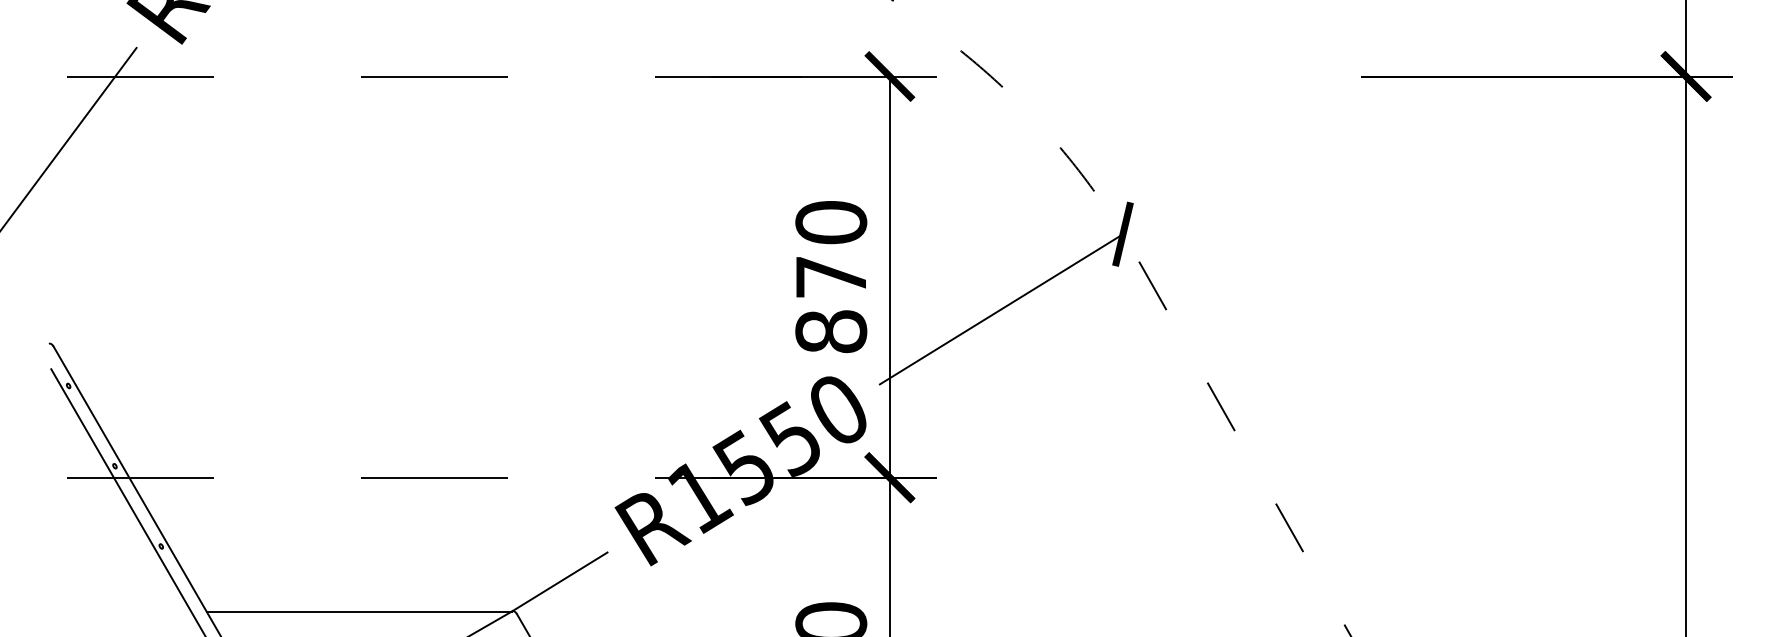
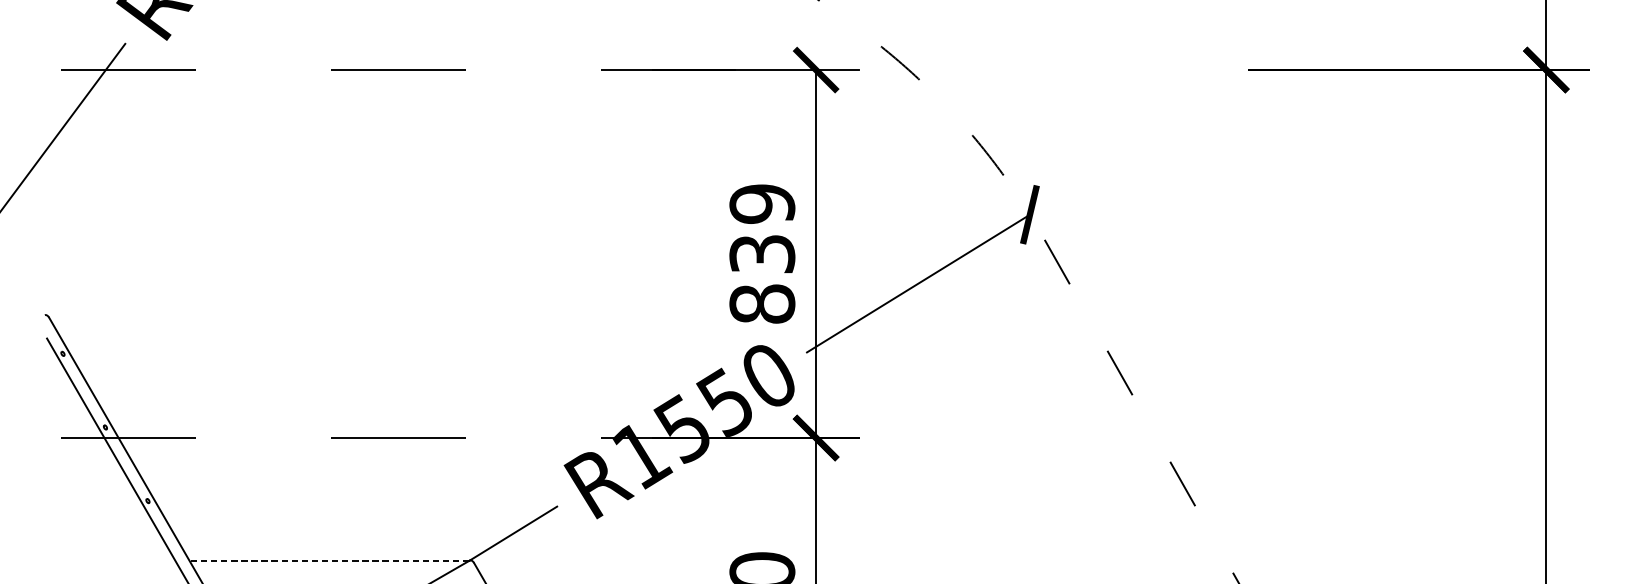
text: (831, 249) -> (762, 228), 870 -> 839
line: (359, 611) -> (329, 560), solid -> dashed

